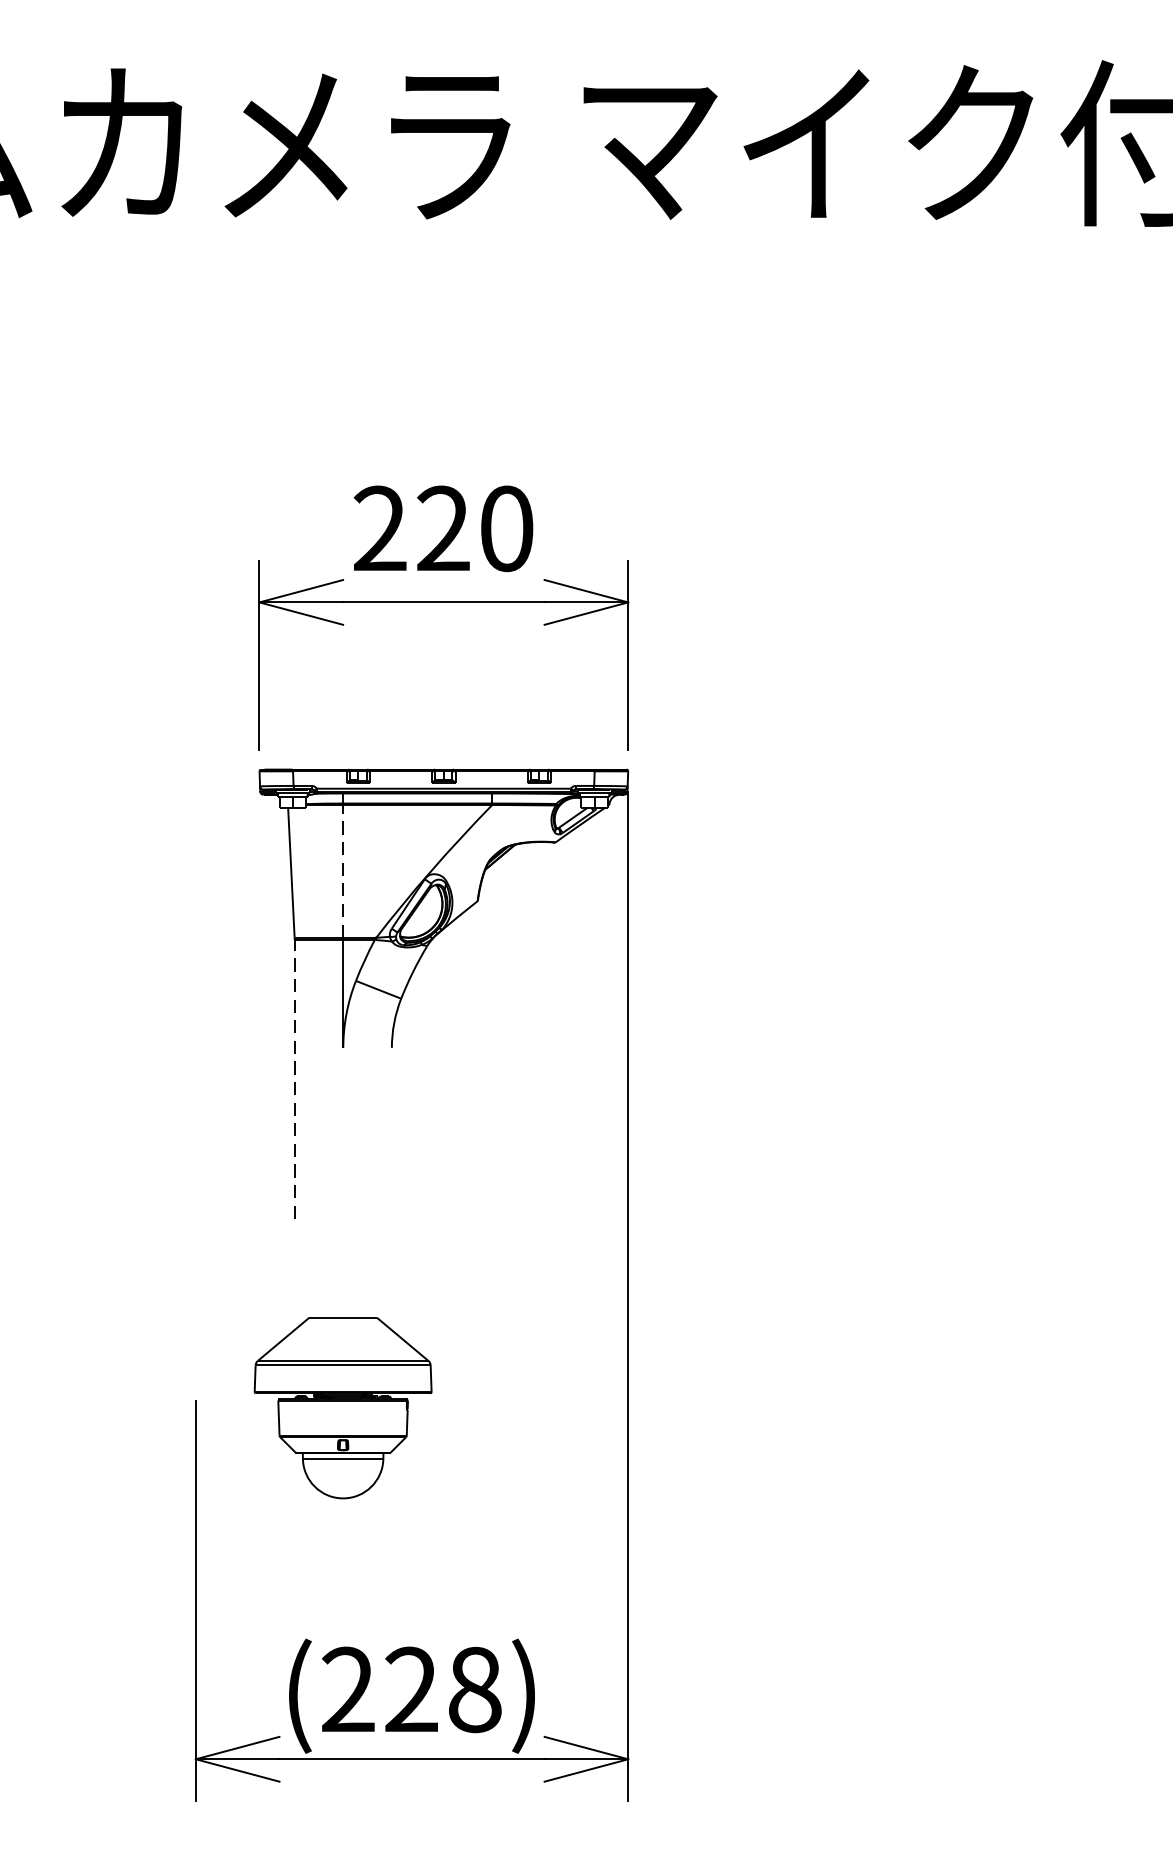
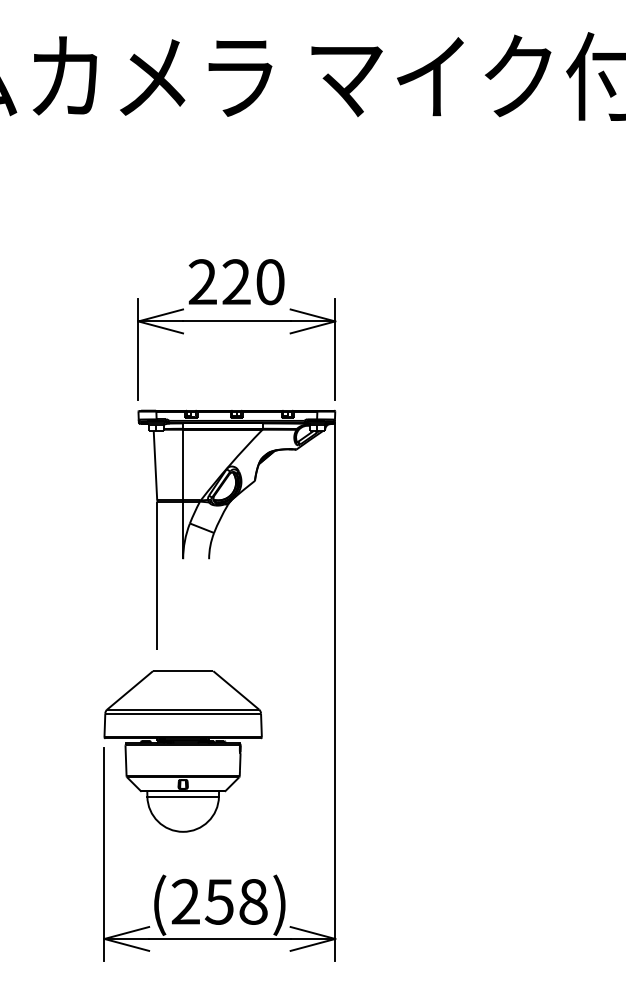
line: (343, 870) -> (183, 464), dashed -> solid
line: (295, 1078) -> (157, 575), dashed -> solid
part: (342, 1408) -> (182, 751), size x1.67
text: (409, 1689) -> (218, 901), (228) -> (258)

